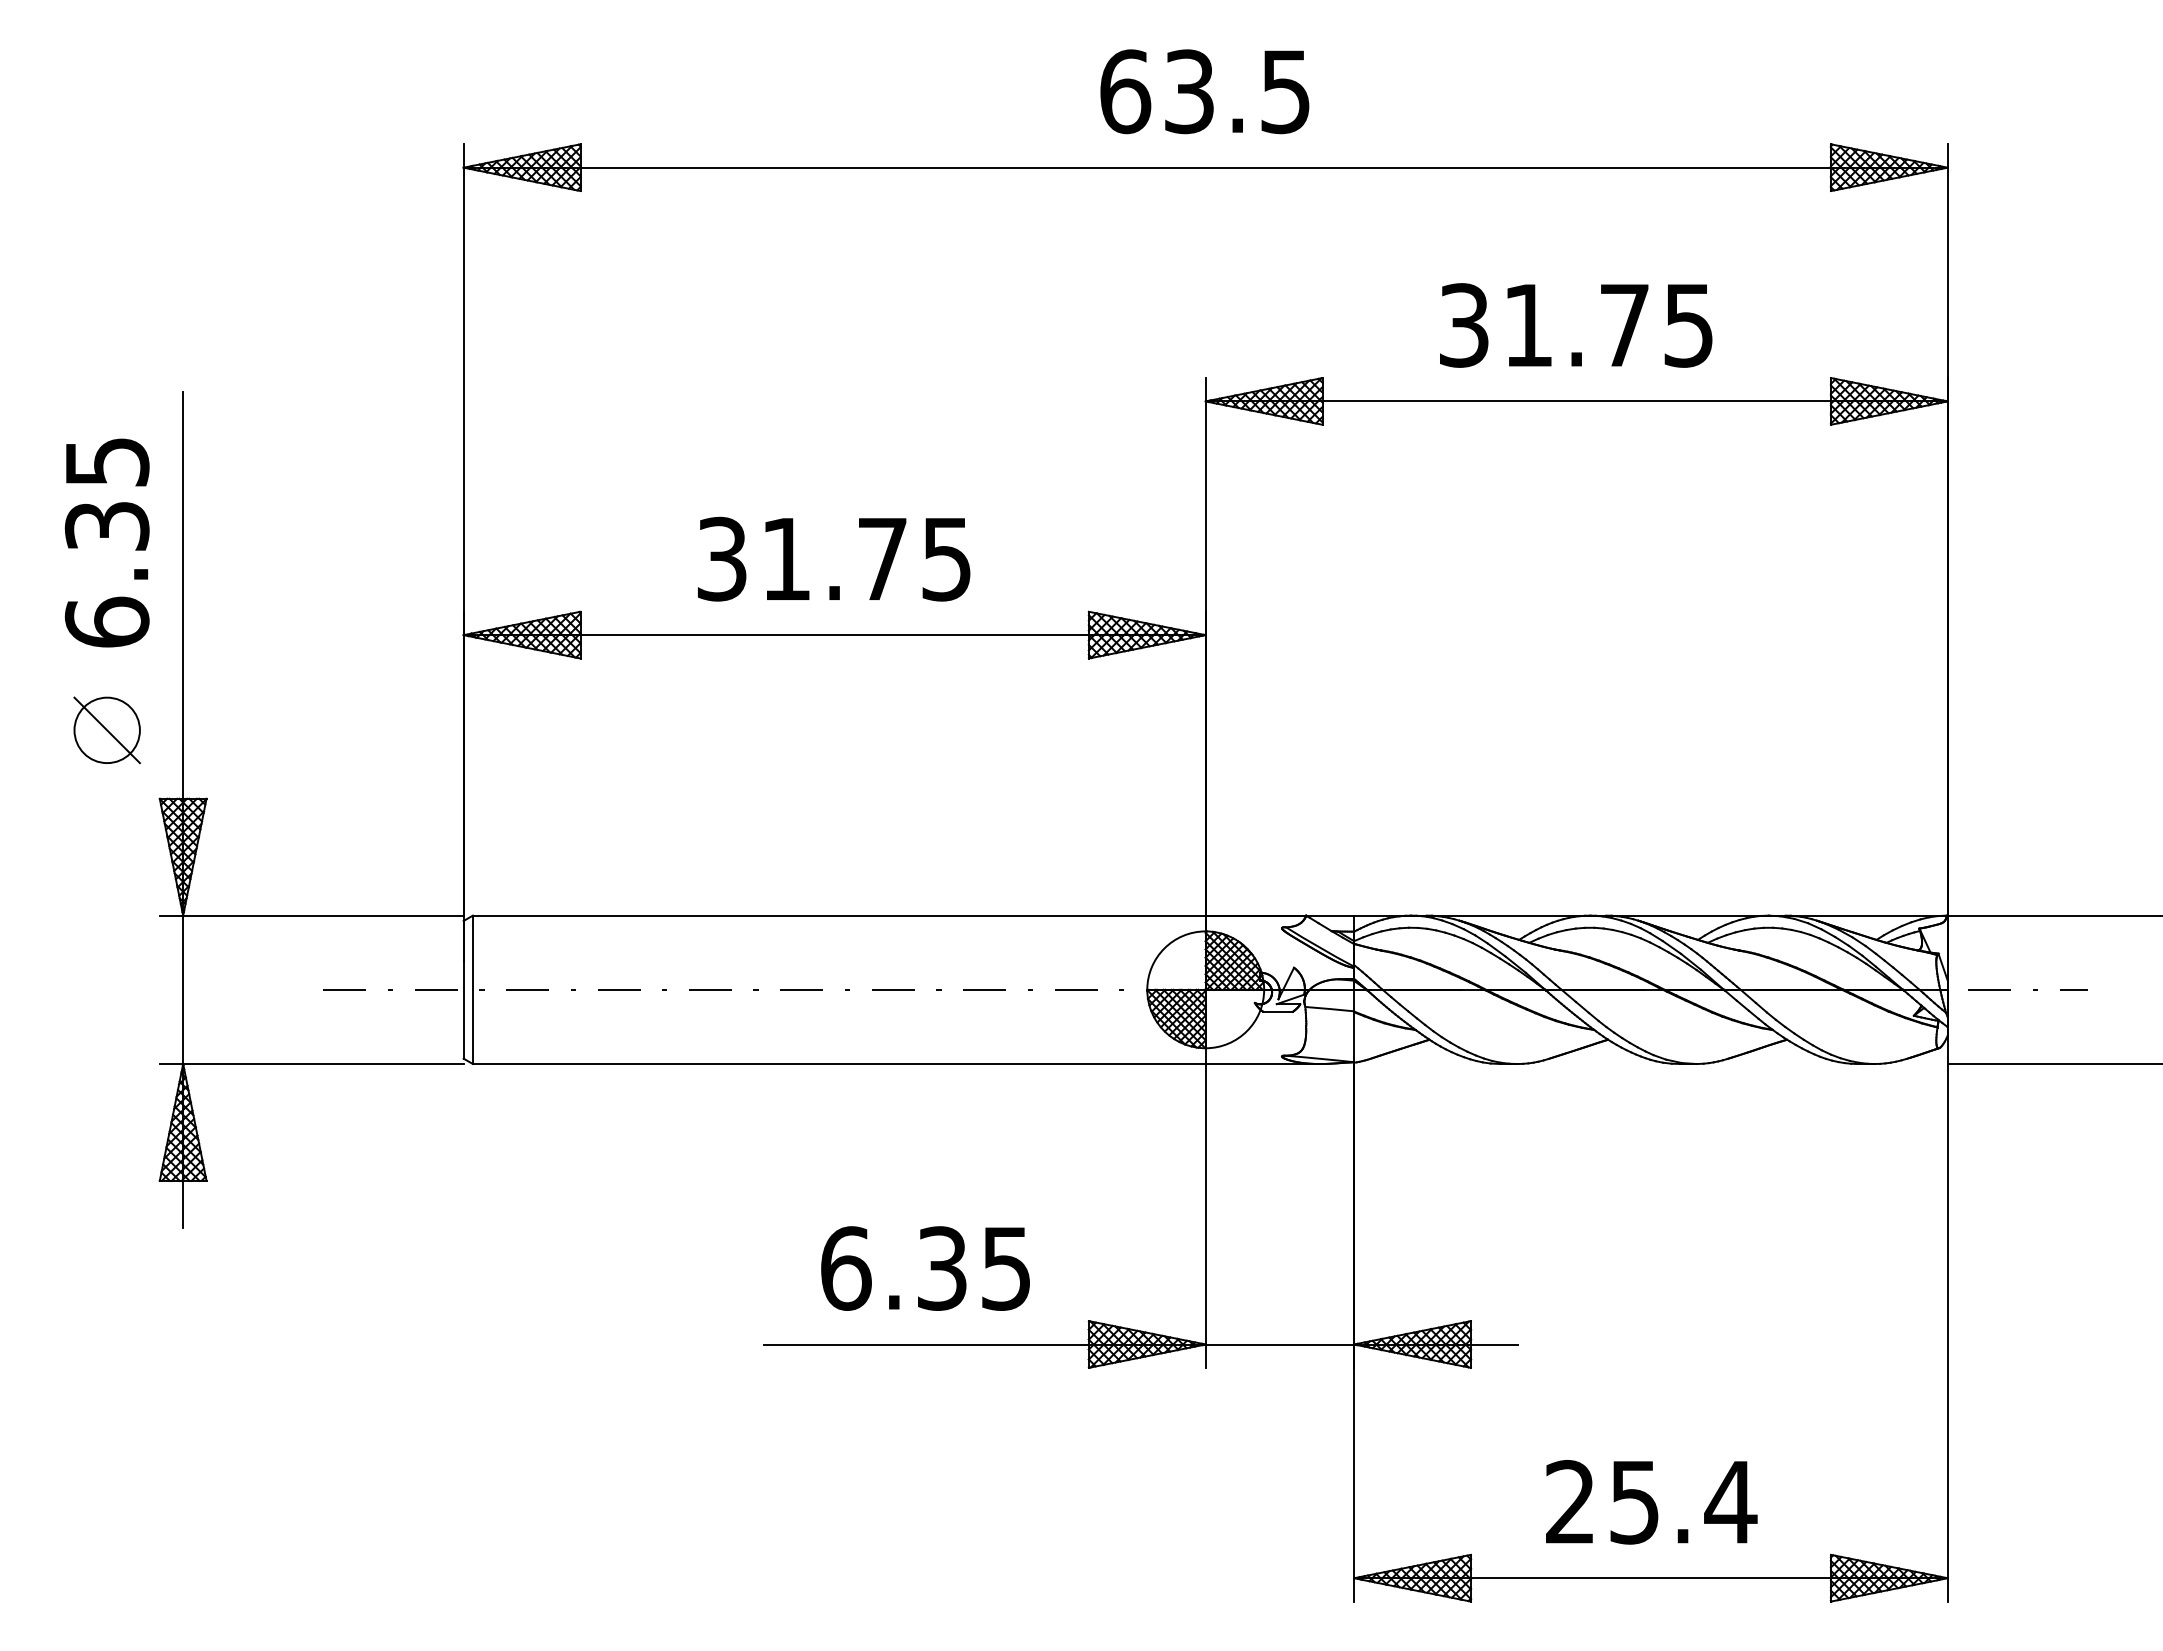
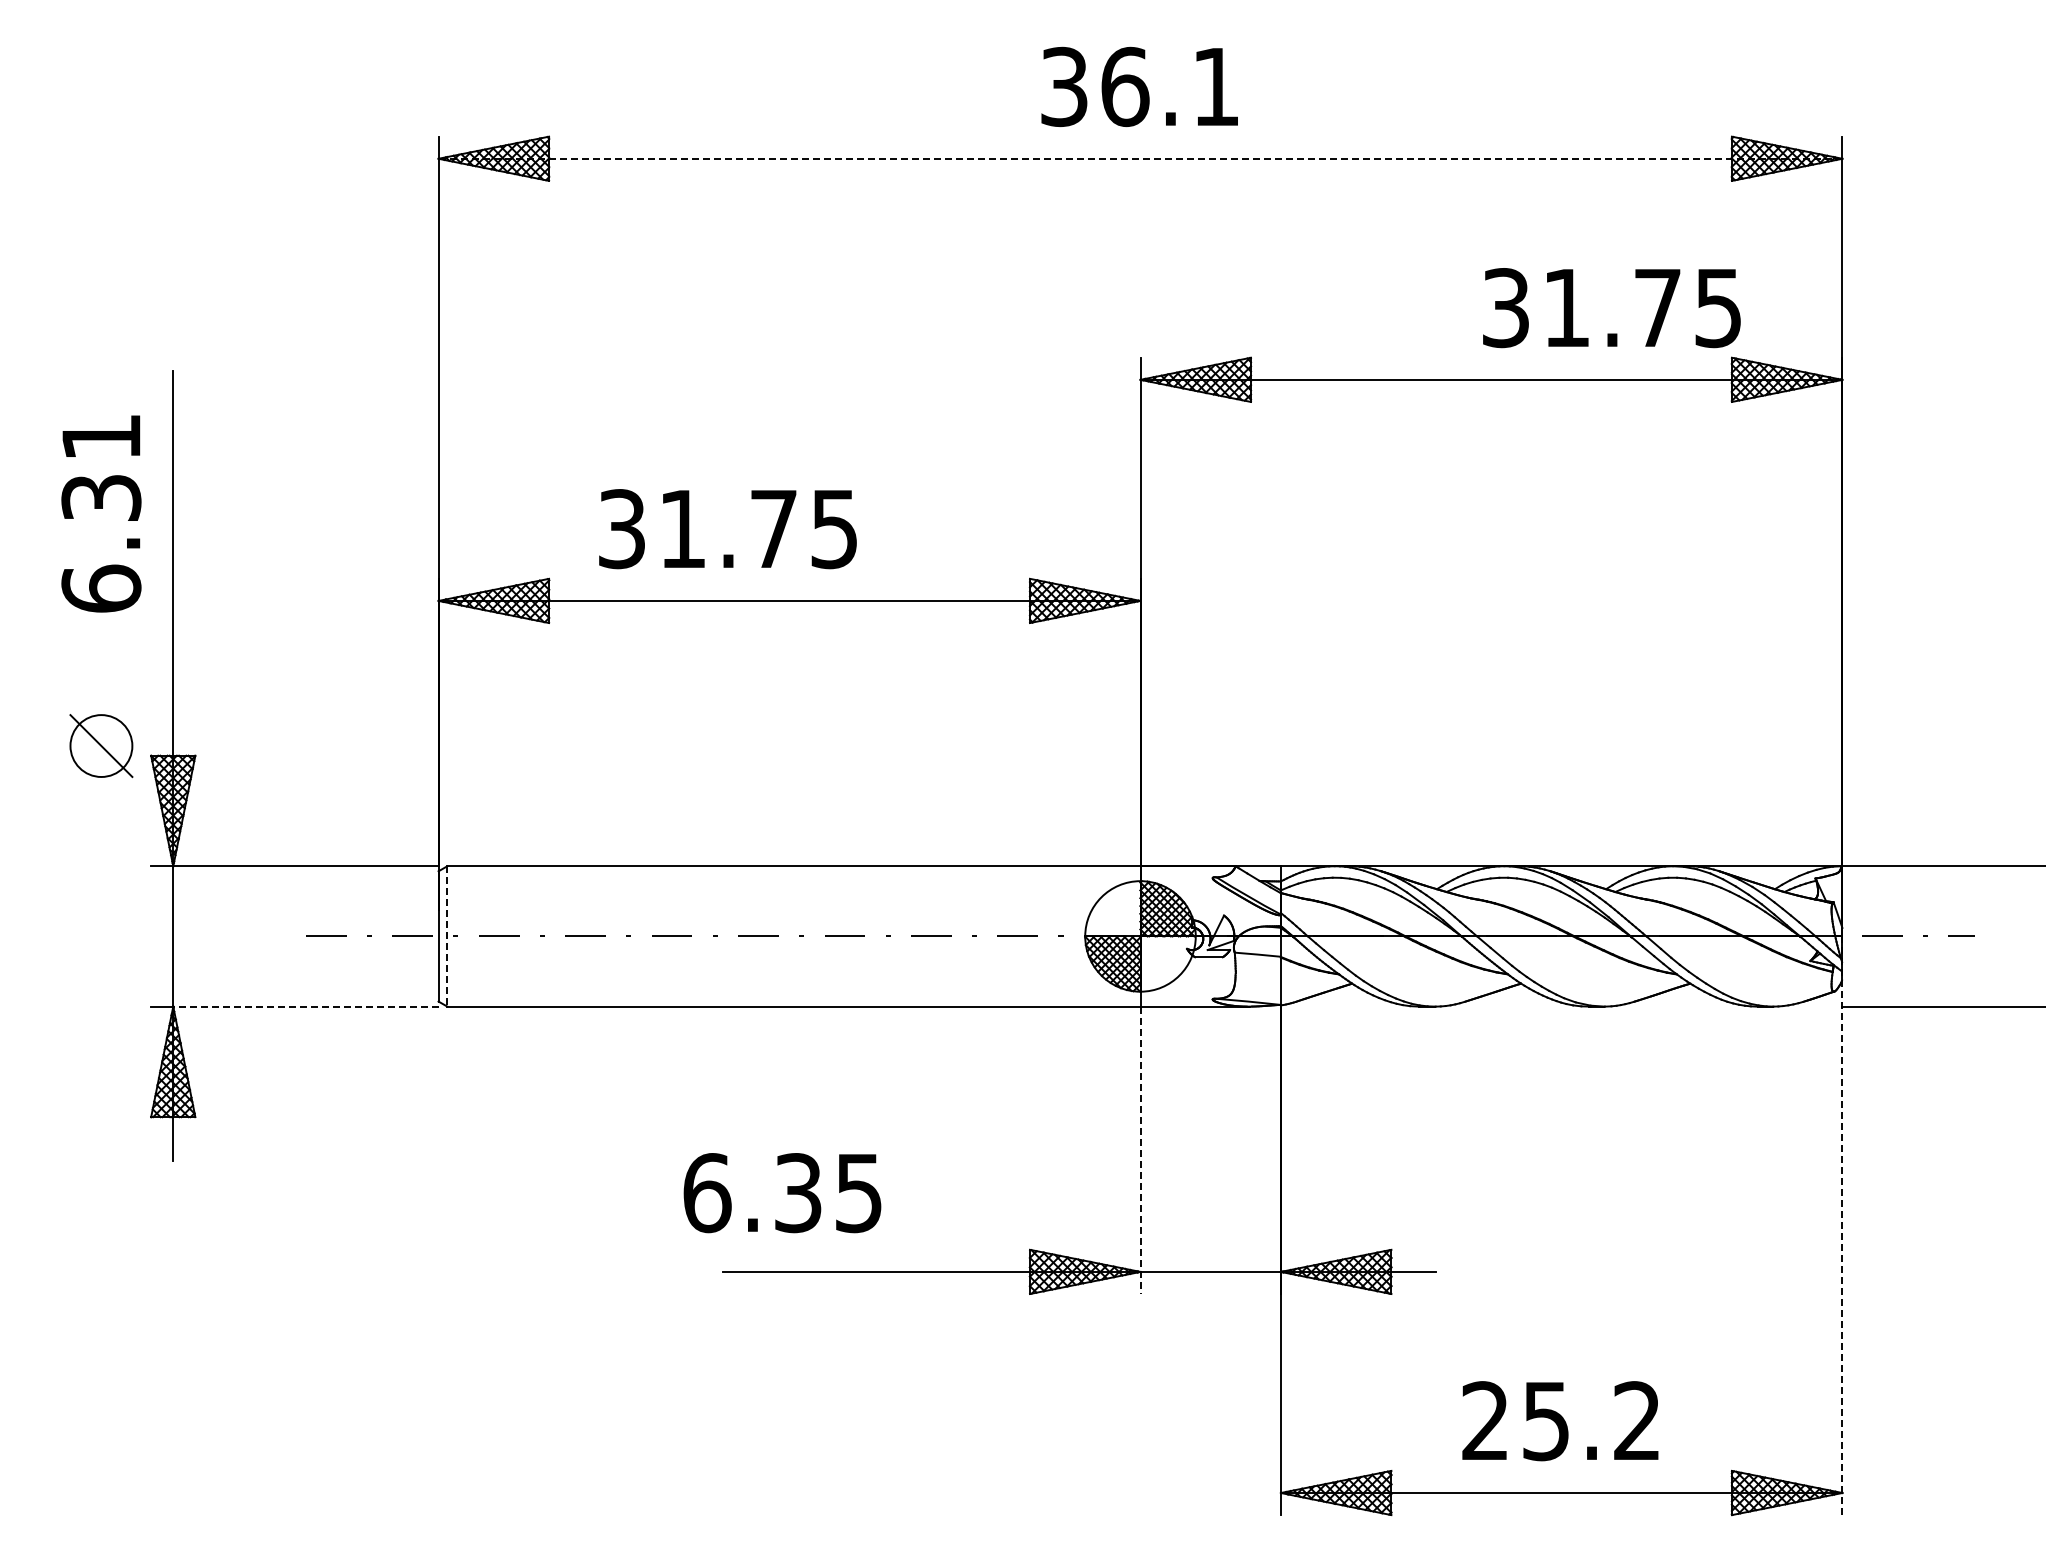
text: (1204, 91) -> (1139, 86), 63.5 -> 36.1
line: (1205, 167) -> (1140, 158), solid -> dashed
text: (1575, 325) -> (1611, 308), moved
text: (107, 462) -> (101, 437), 6.35 -> 6.31
text: (833, 559) -> (727, 529), moved
part: (107, 730) -> (101, 746), moved
line: (473, 989) -> (447, 936), solid -> dashed
line: (322, 1063) -> (305, 1006), solid -> dashed
line: (1205, 1216) -> (1140, 1150), solid -> dashed
text: (925, 1268) -> (782, 1193), moved
line: (1947, 1295) -> (1842, 1225), solid -> dashed
text: (1730, 1501) -> (1636, 1420), 25.4 -> 25.2

